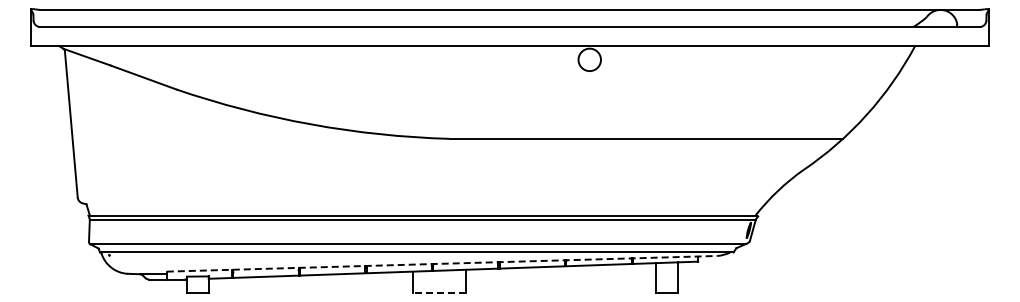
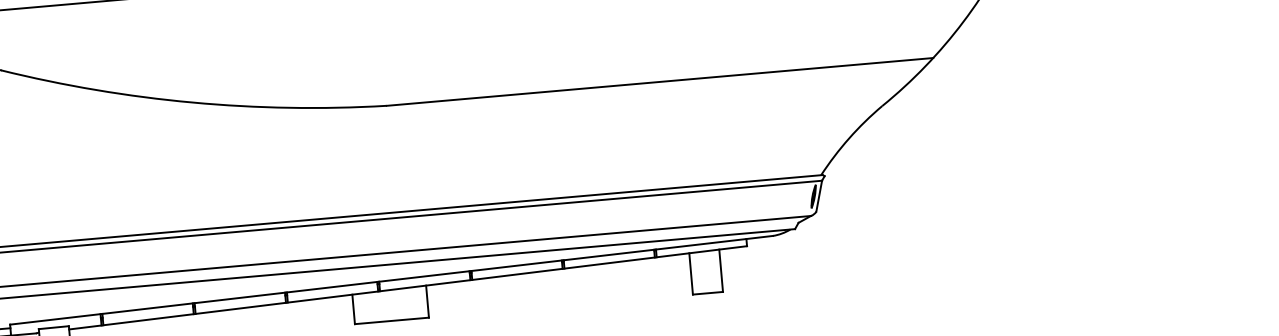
line: (442, 263) -> (392, 279), dashed -> solid
line: (439, 292) -> (391, 320), dashed -> solid

